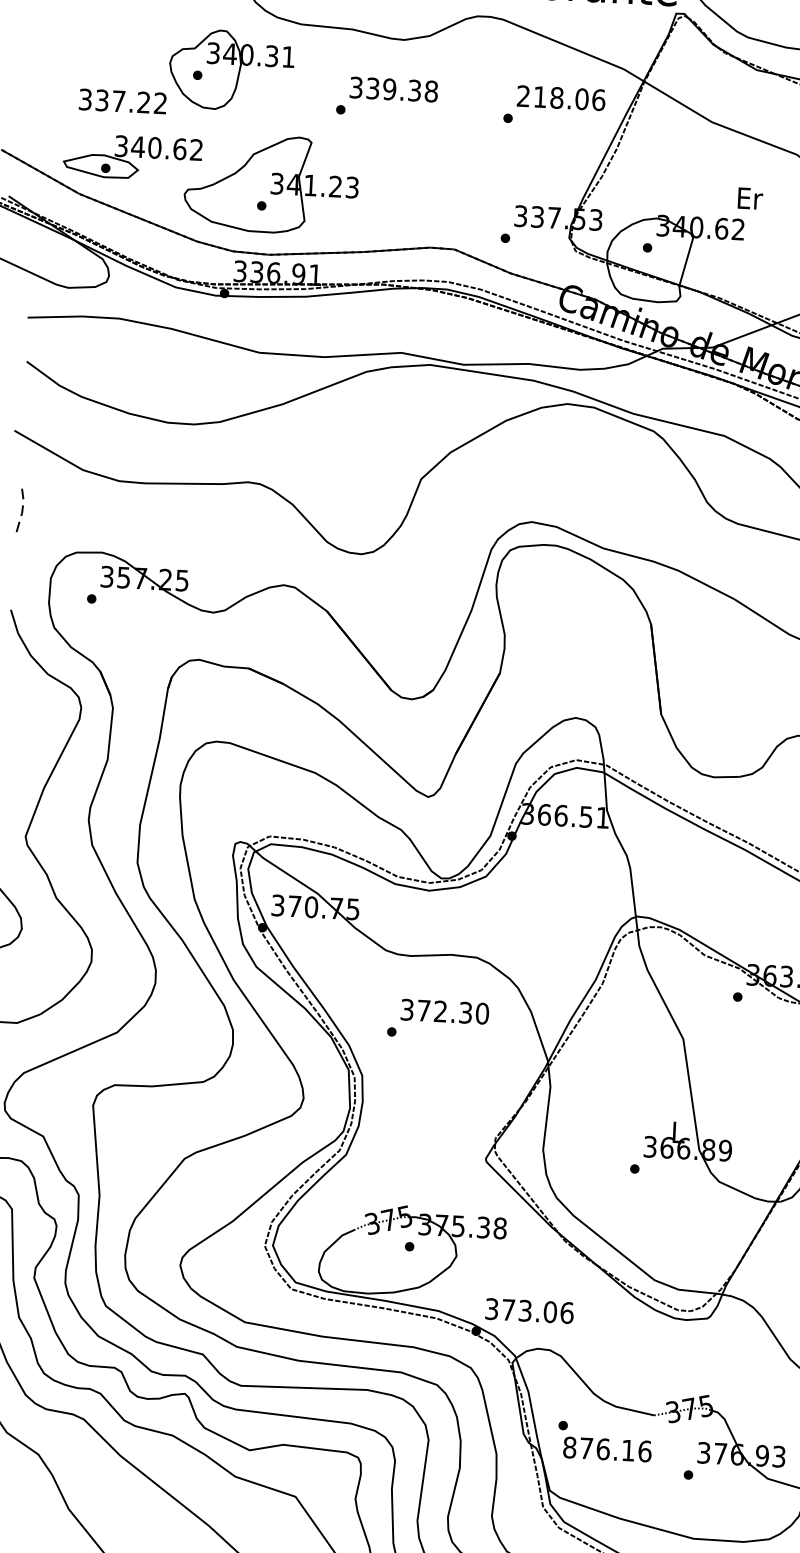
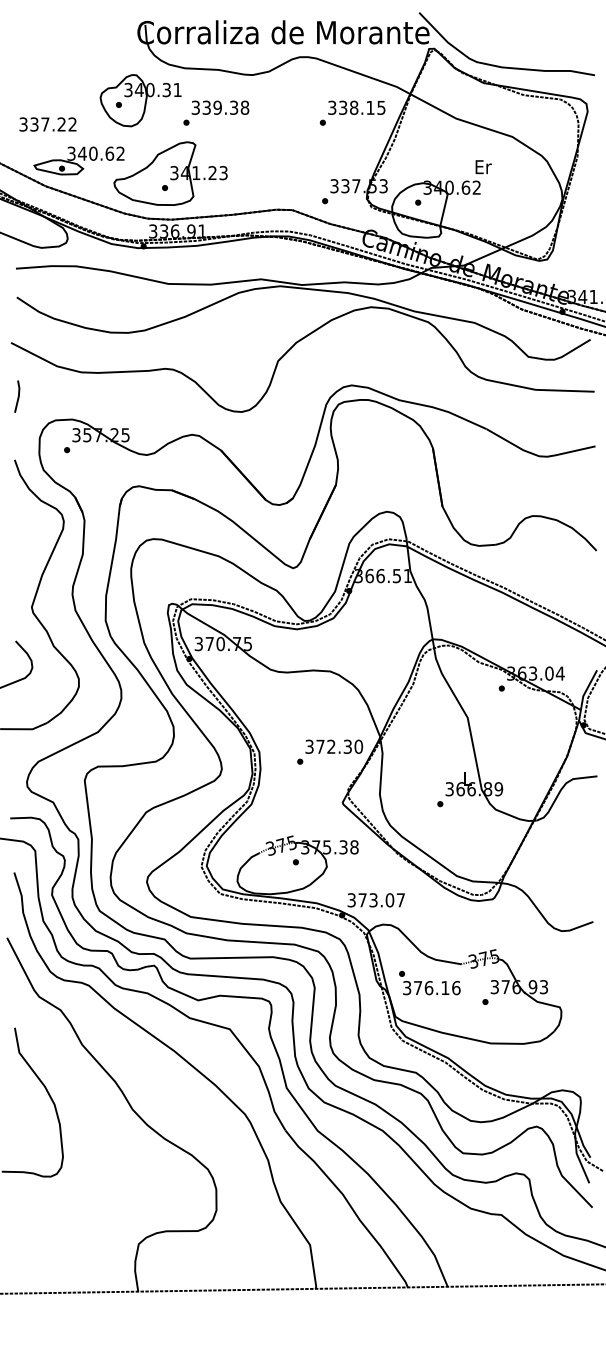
text: (387, 96) -> (216, 112), moved
text: (560, 97) -> (356, 107), 218.06 -> 338.15
text: (122, 101) -> (47, 124), moved
line: (21, 513) -> (18, 396), dashed -> solid
text: (438, 1018) -> (330, 751), moved
text: (566, 1313) -> (400, 900), 373.06 -> 373.07
text: (570, 1448) -> (407, 988), 876.16 -> 376.16

